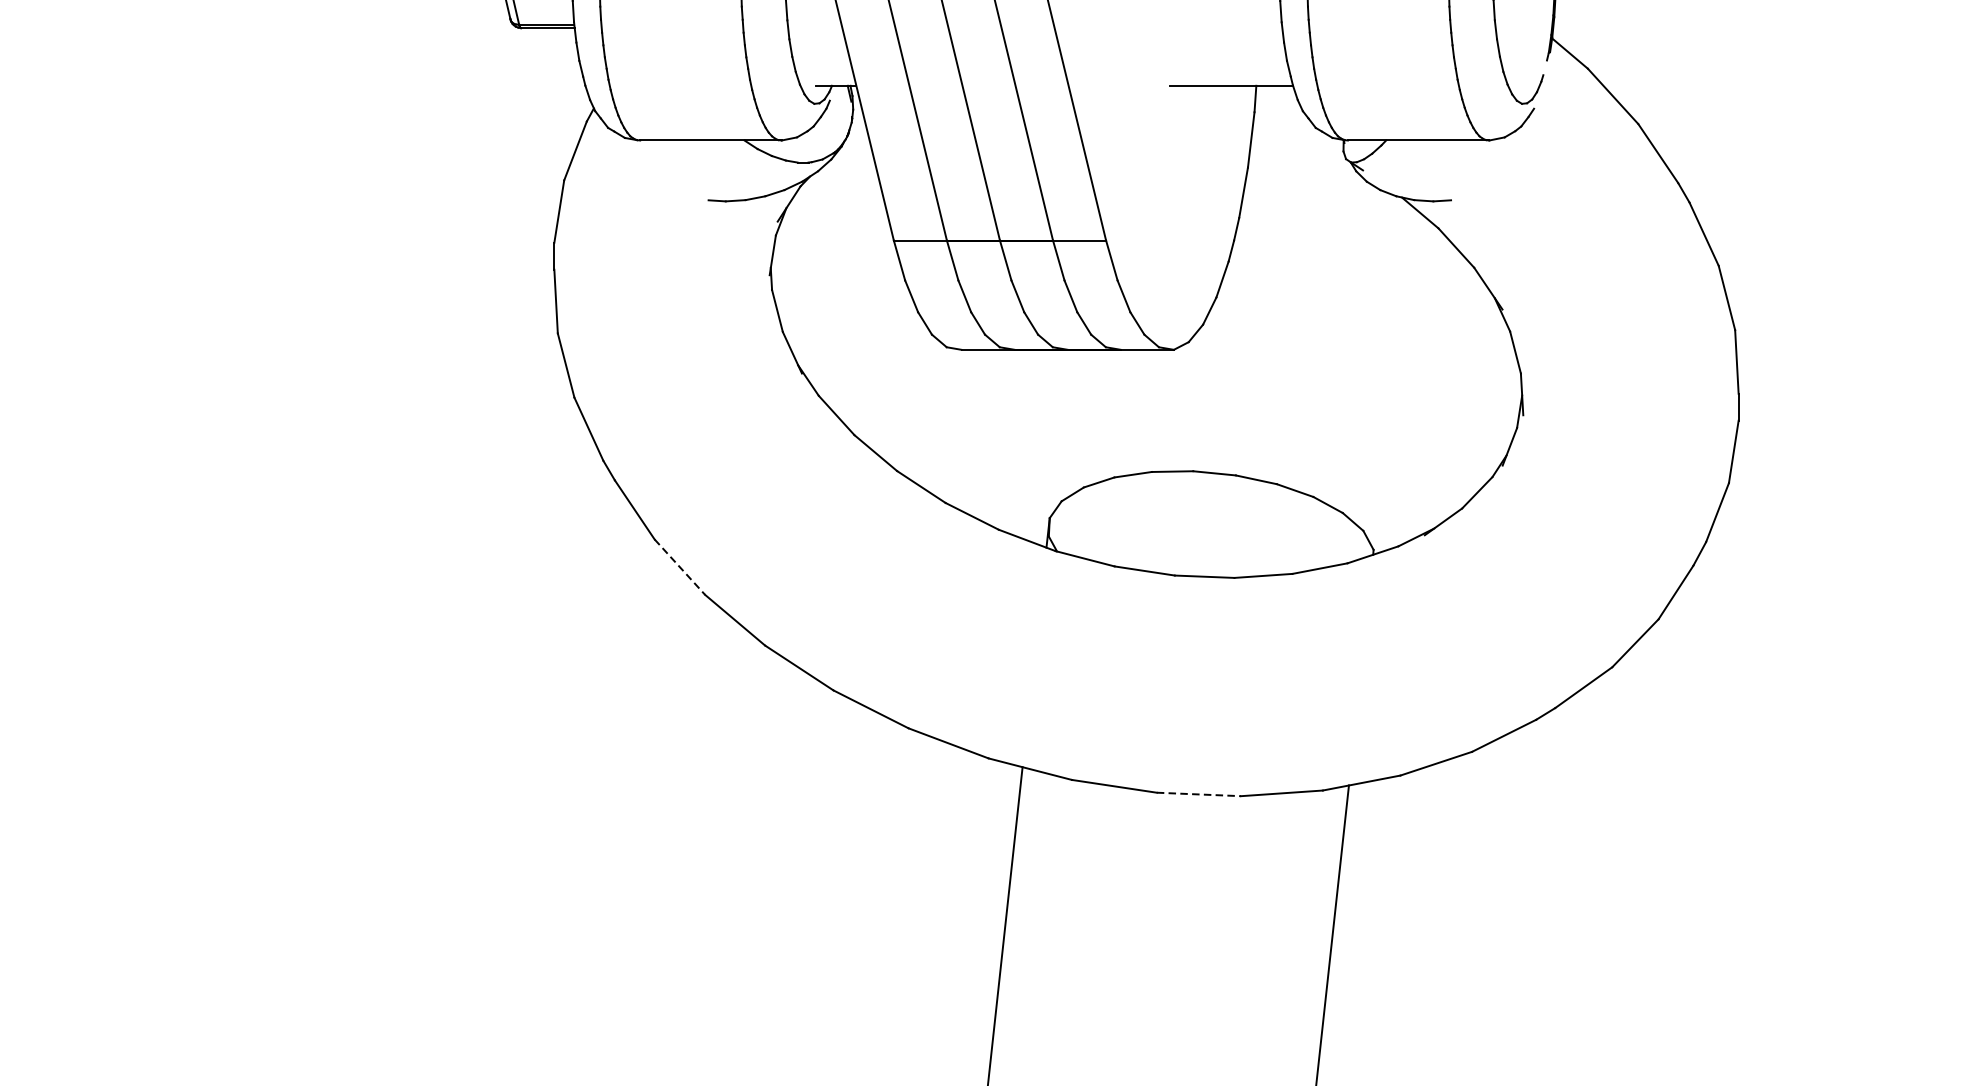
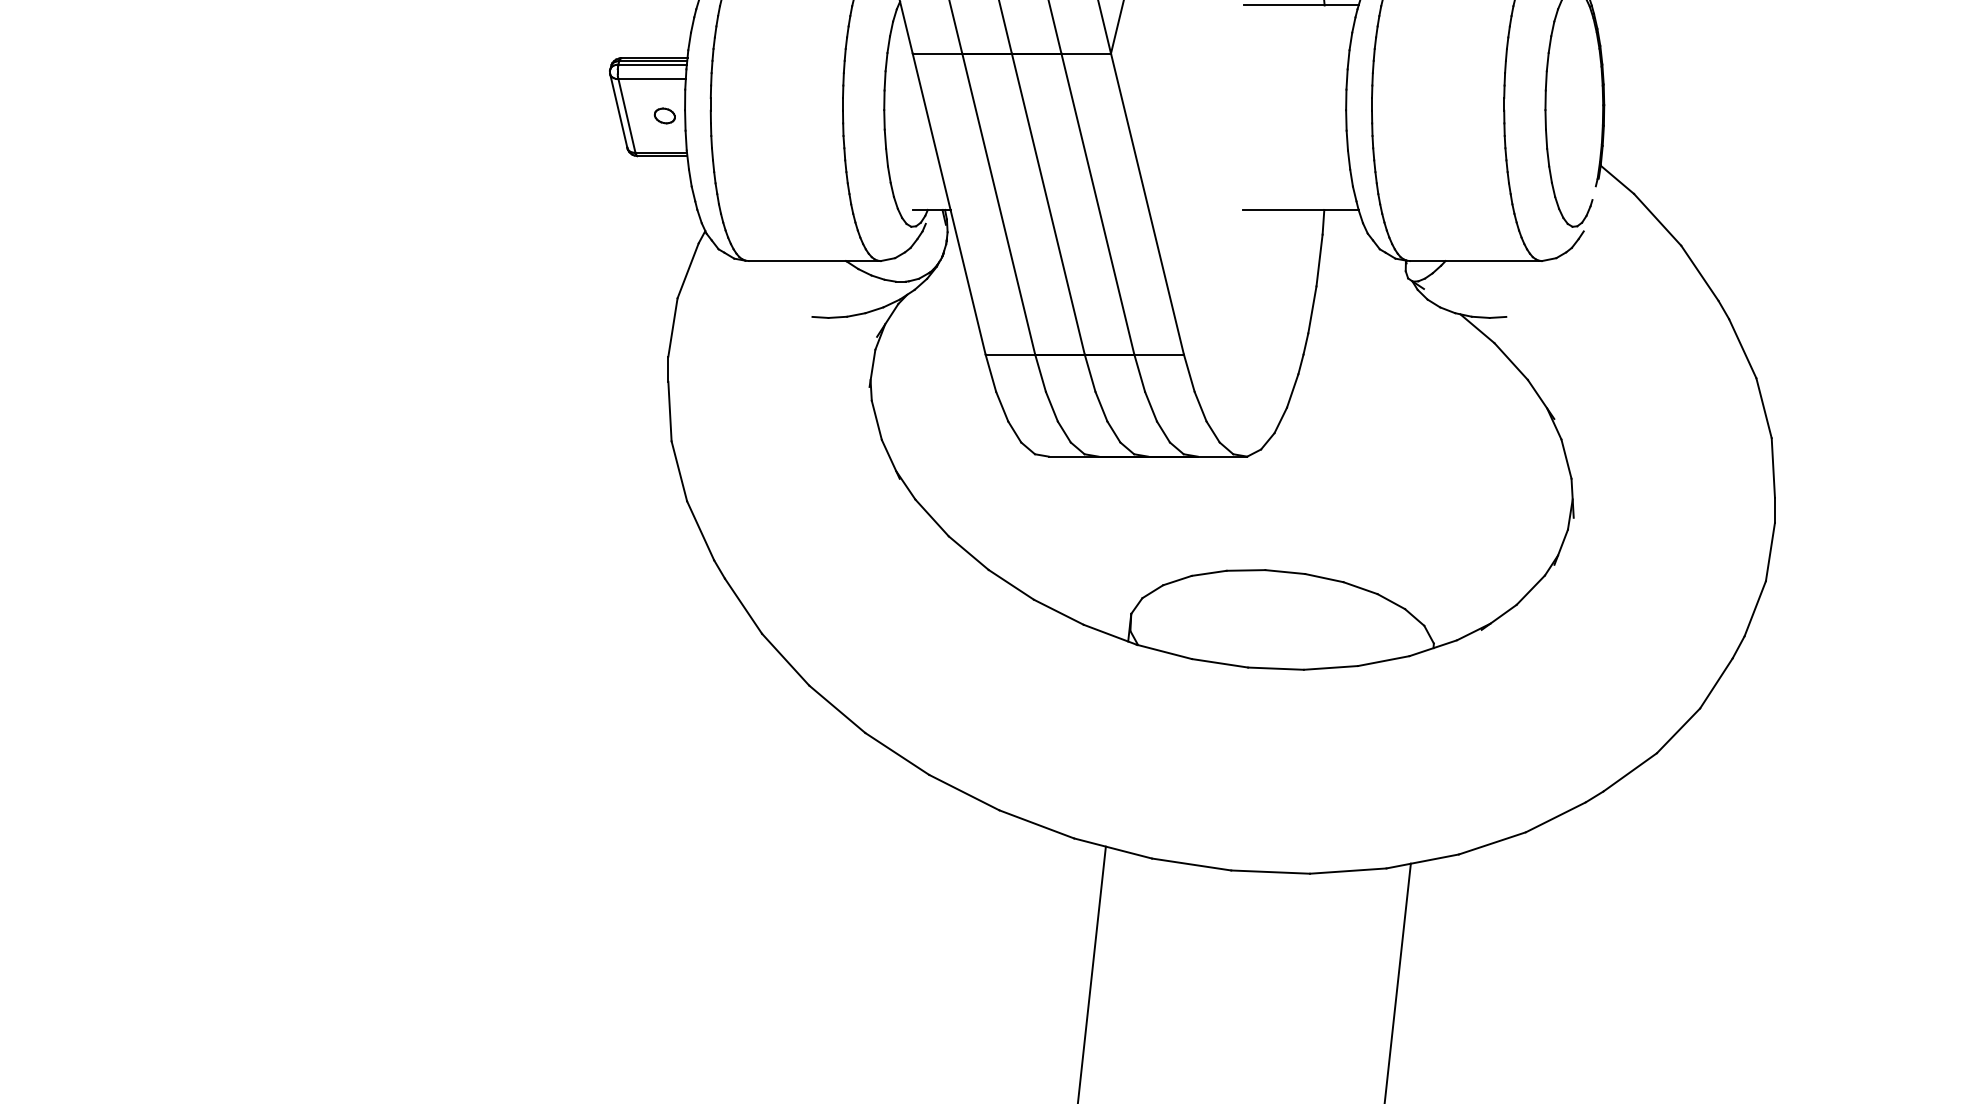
line: (680, 567) -> (786, 660), dashed -> solid
line: (1199, 794) -> (1271, 872), dashed -> solid

